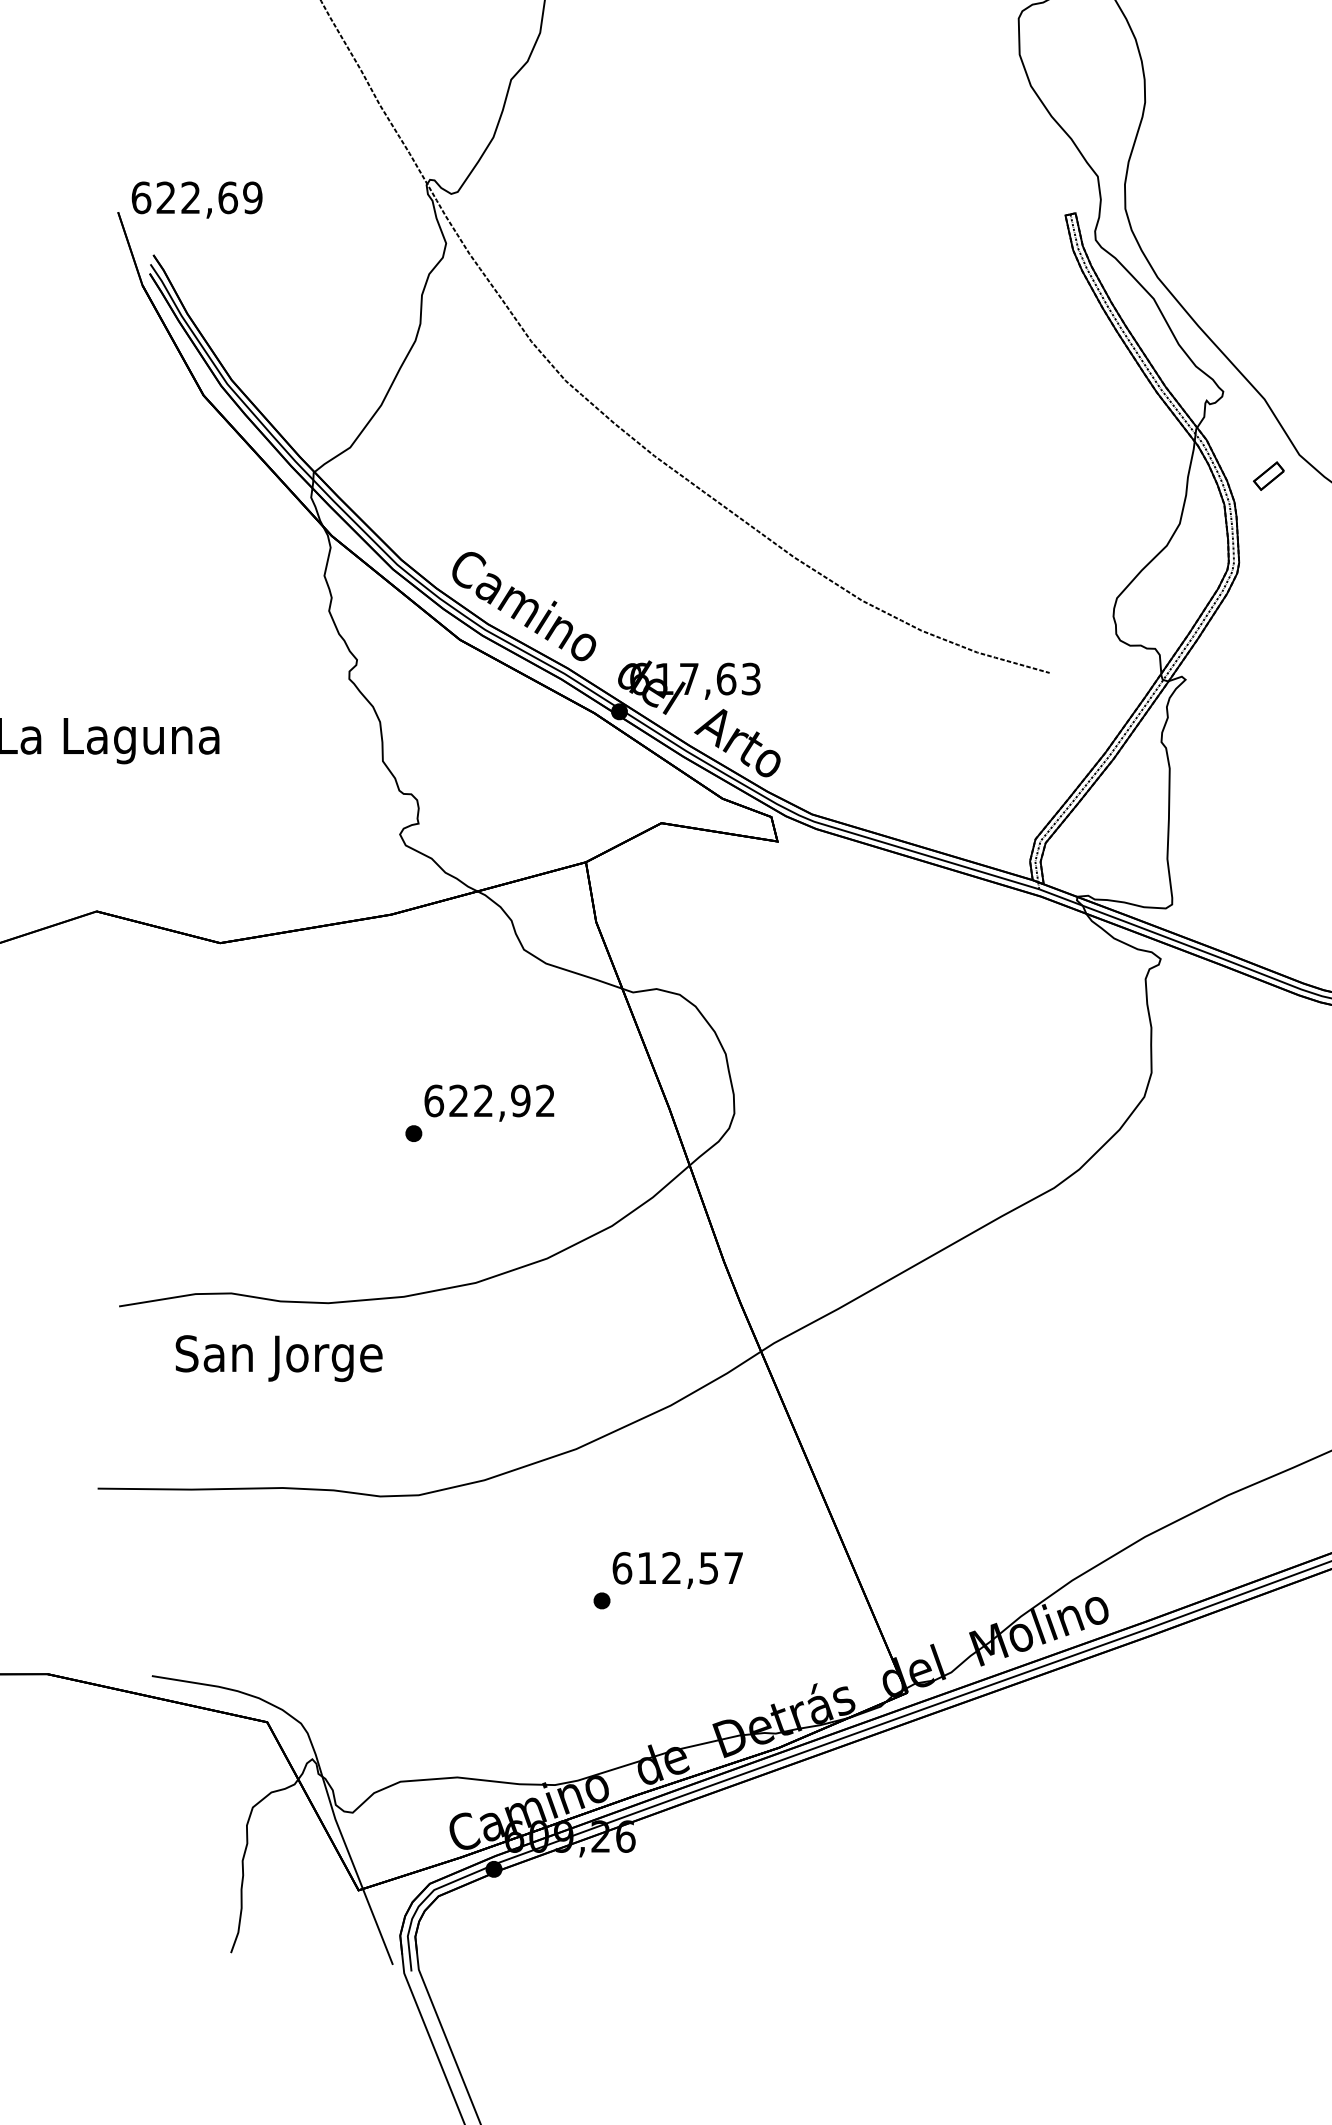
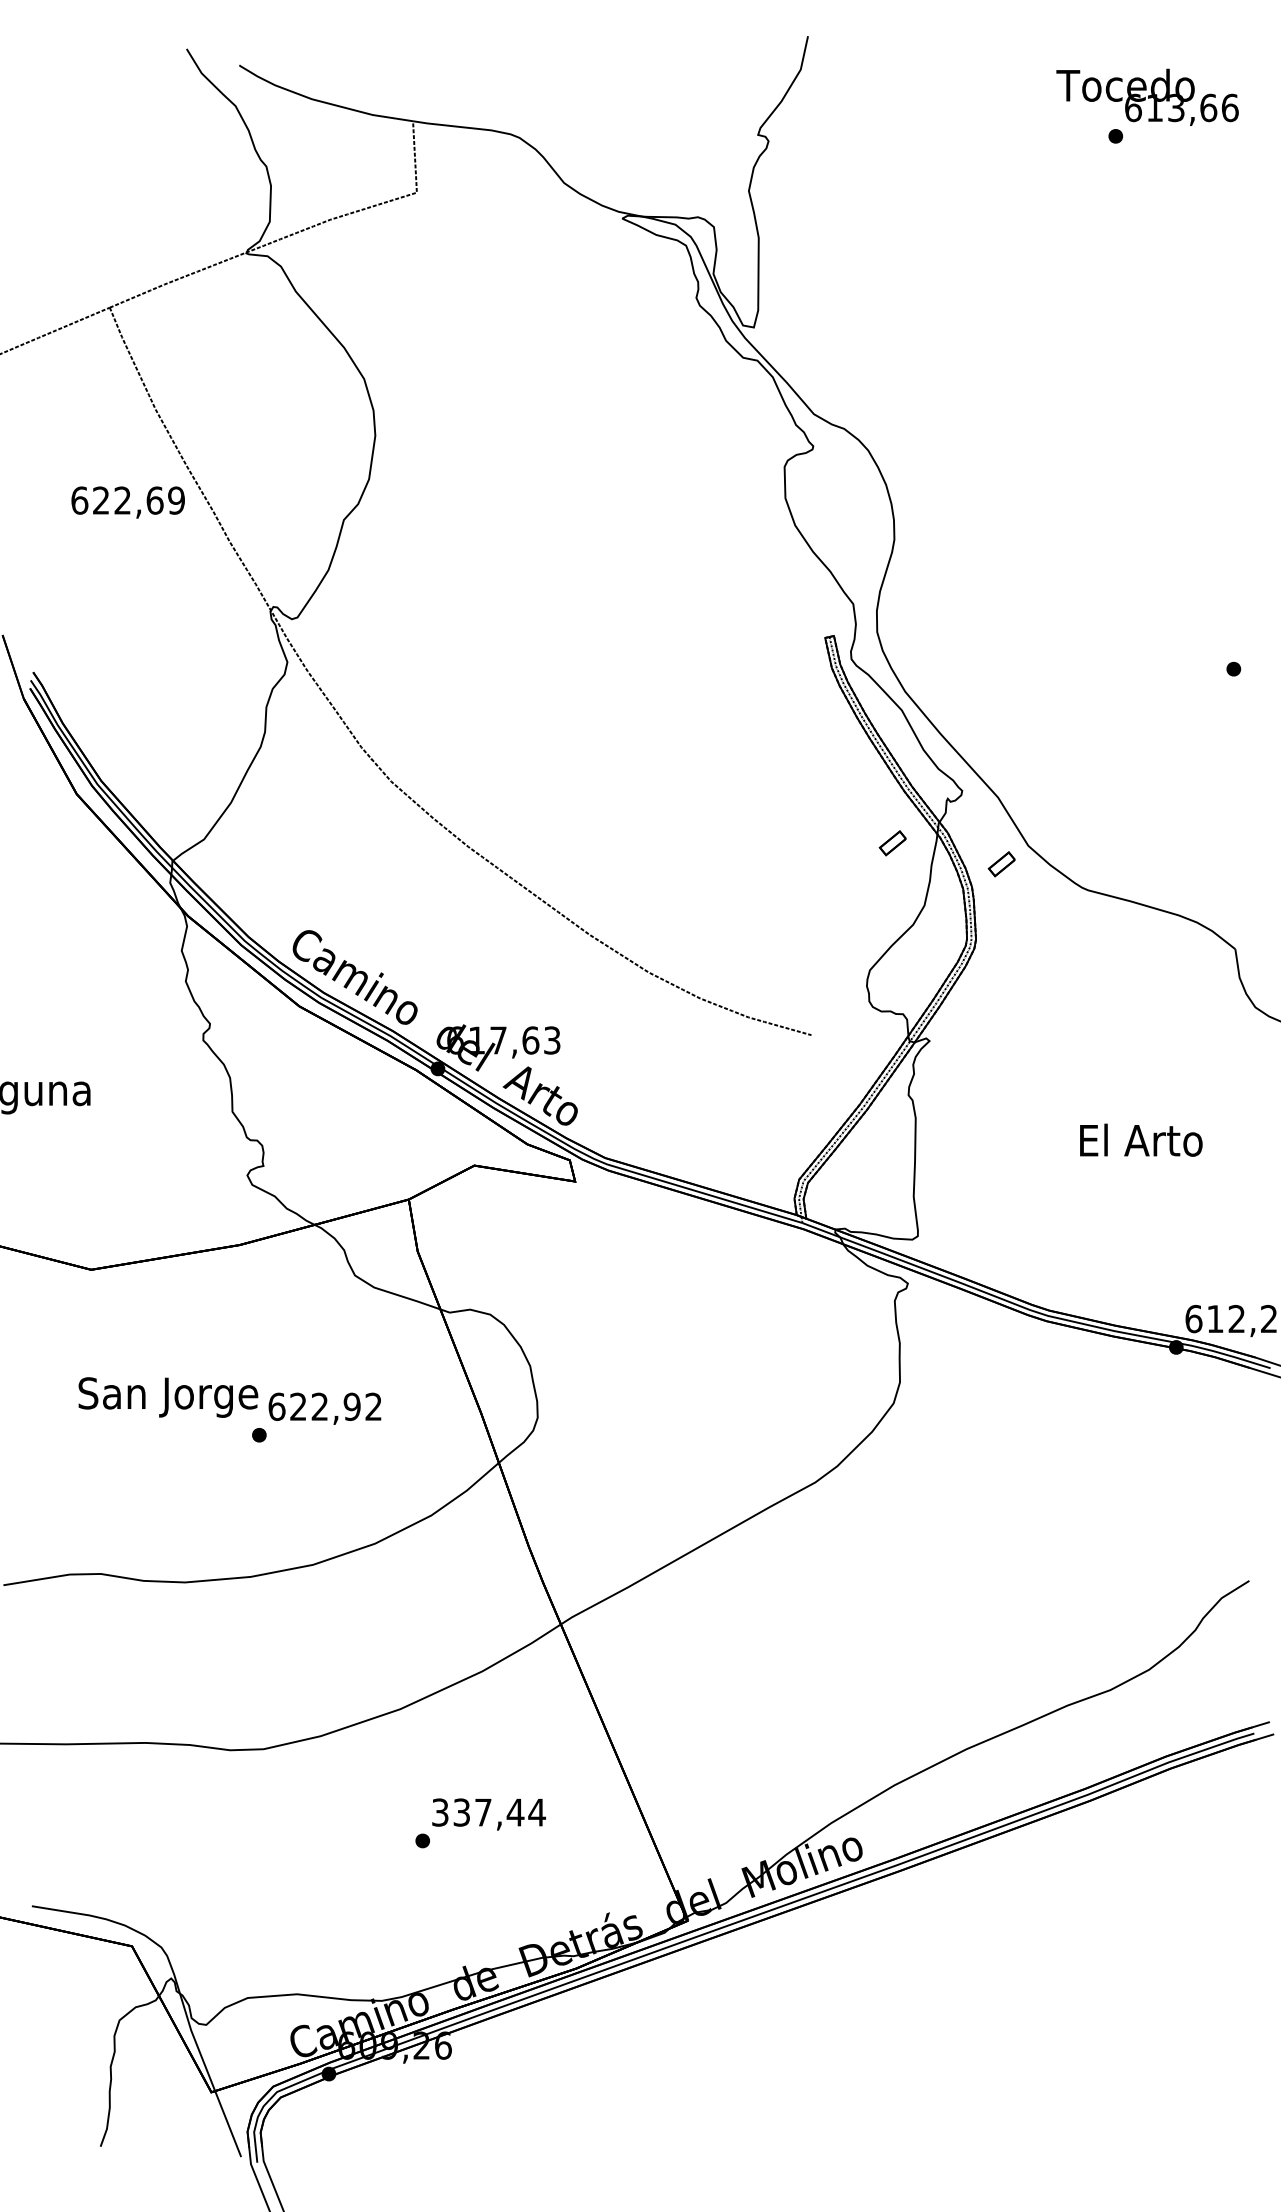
text: (196, 200) -> (127, 502), moved
part: (1142, 452) -> (892, 843), added
text: (279, 1358) -> (168, 1397), moved
text: (678, 1568) -> (489, 1812), 612,57 -> 337,44

